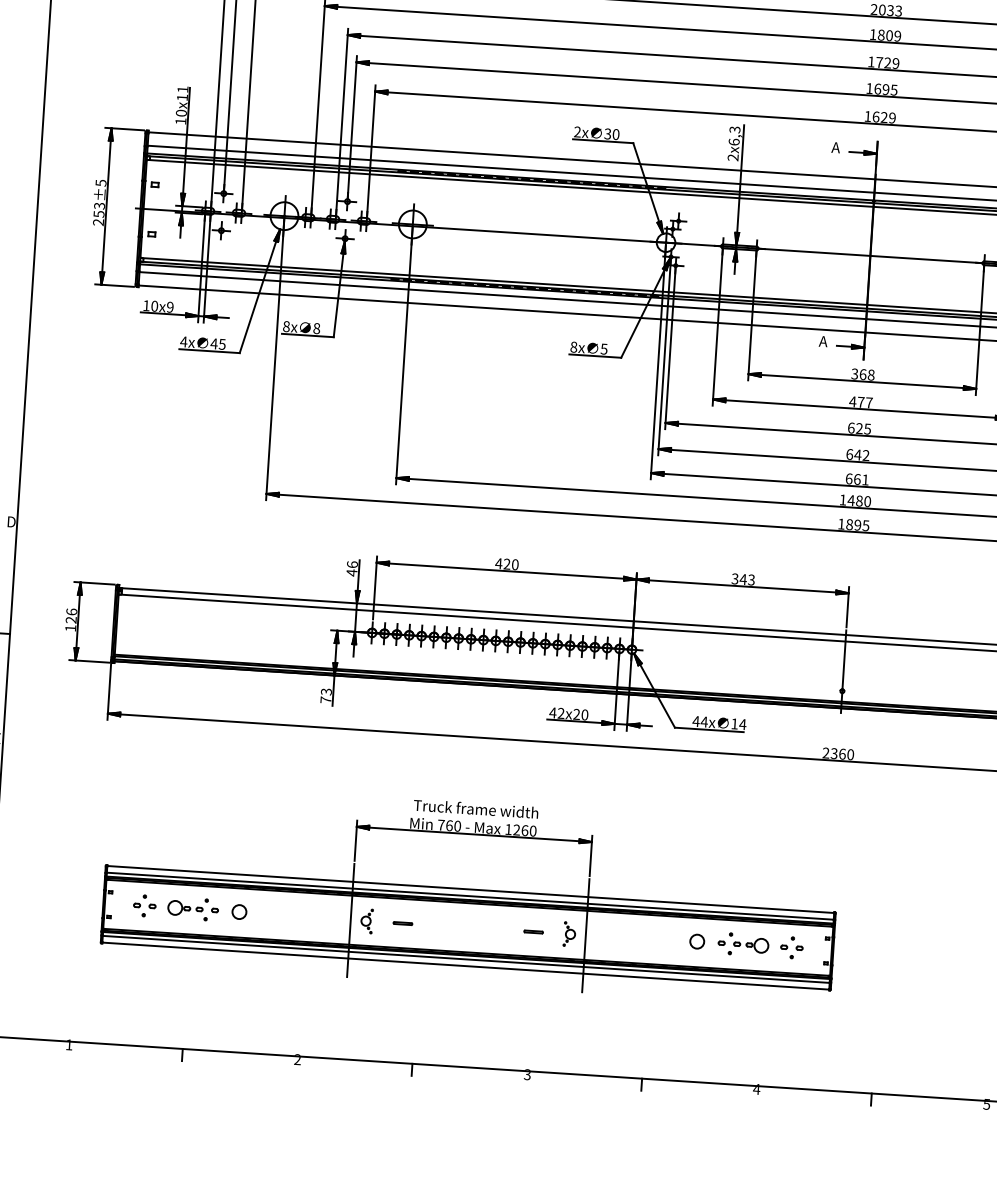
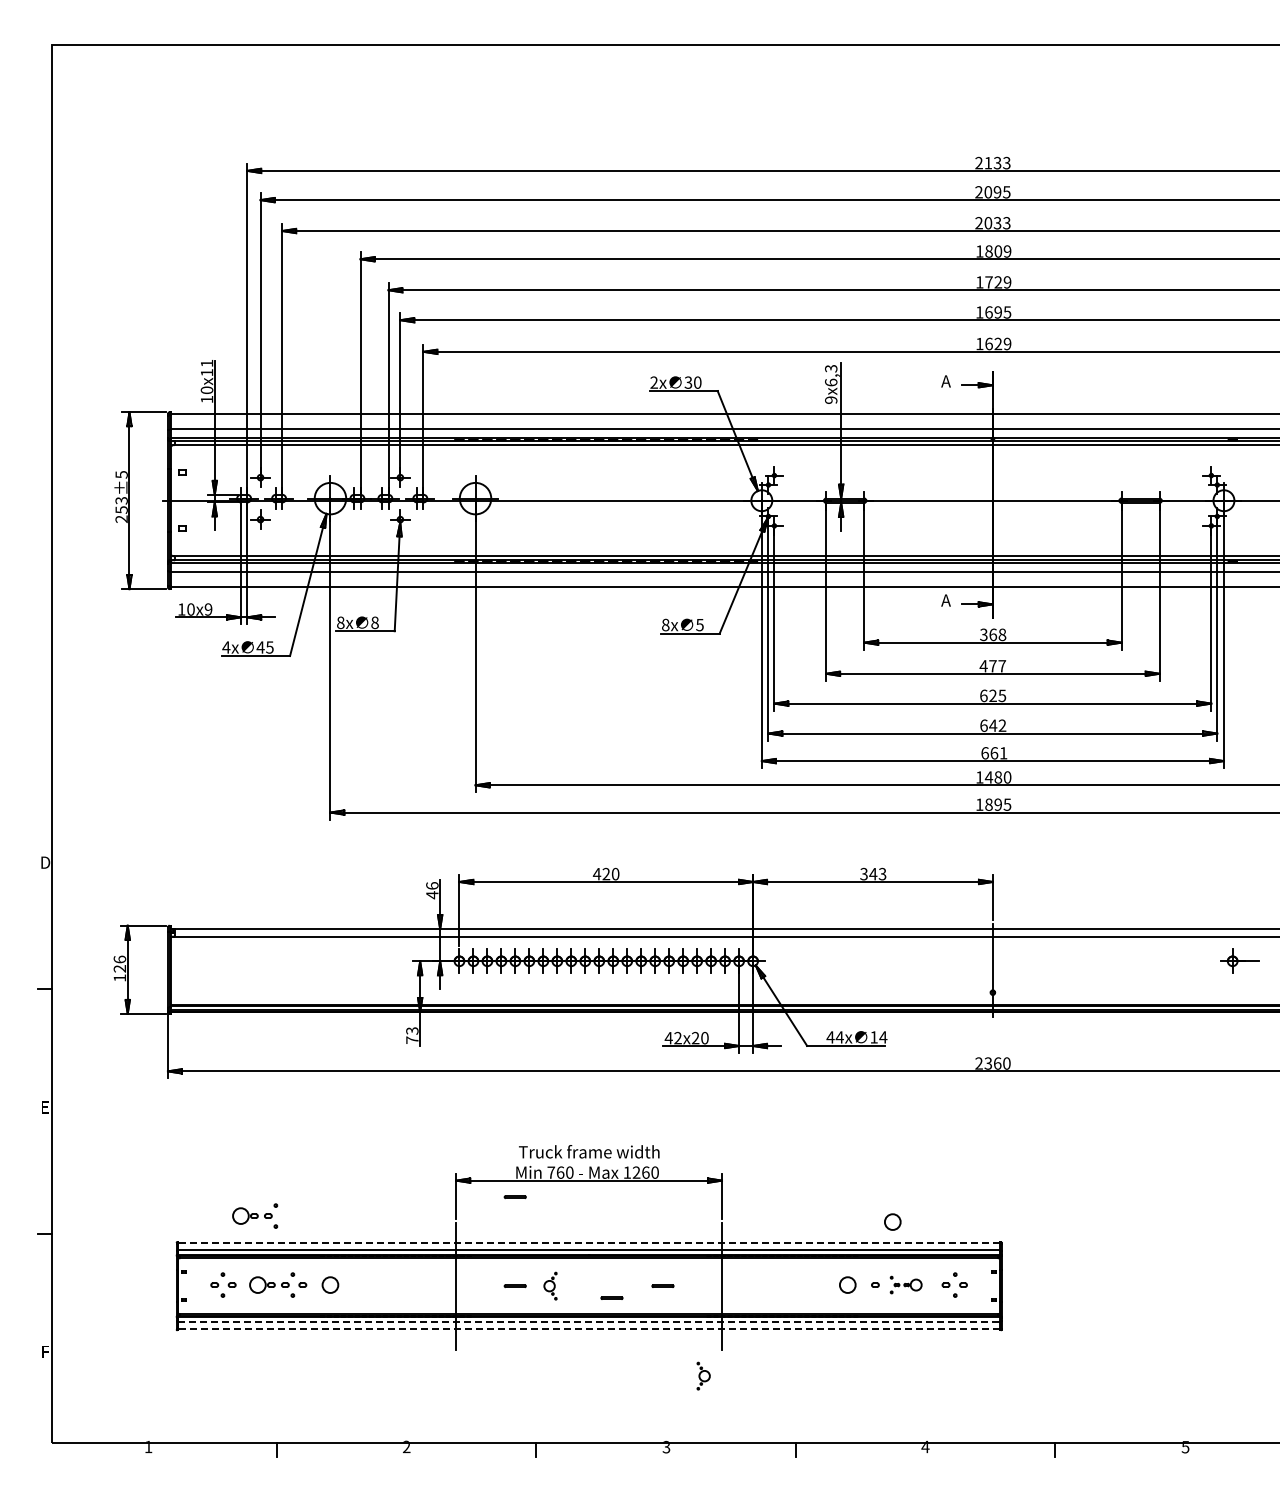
text: (733, 157) -> (831, 399), 2x6,3 -> 9x6,3
line: (407, 845) -> (514, 1197), added
part: (177, 846) -> (255, 1215), added
circle: (740, 887) -> (892, 1221), added
line: (471, 889) -> (589, 1242), solid -> dashed
part: (366, 920) -> (550, 1285), moved
part: (569, 933) -> (703, 1375), moved
line: (487, 939) -> (611, 1297), added
part: (749, 944) -> (906, 1284), size x0.7
line: (466, 959) -> (589, 1321), solid -> dashed
line: (466, 966) -> (589, 1329), solid -> dashed

